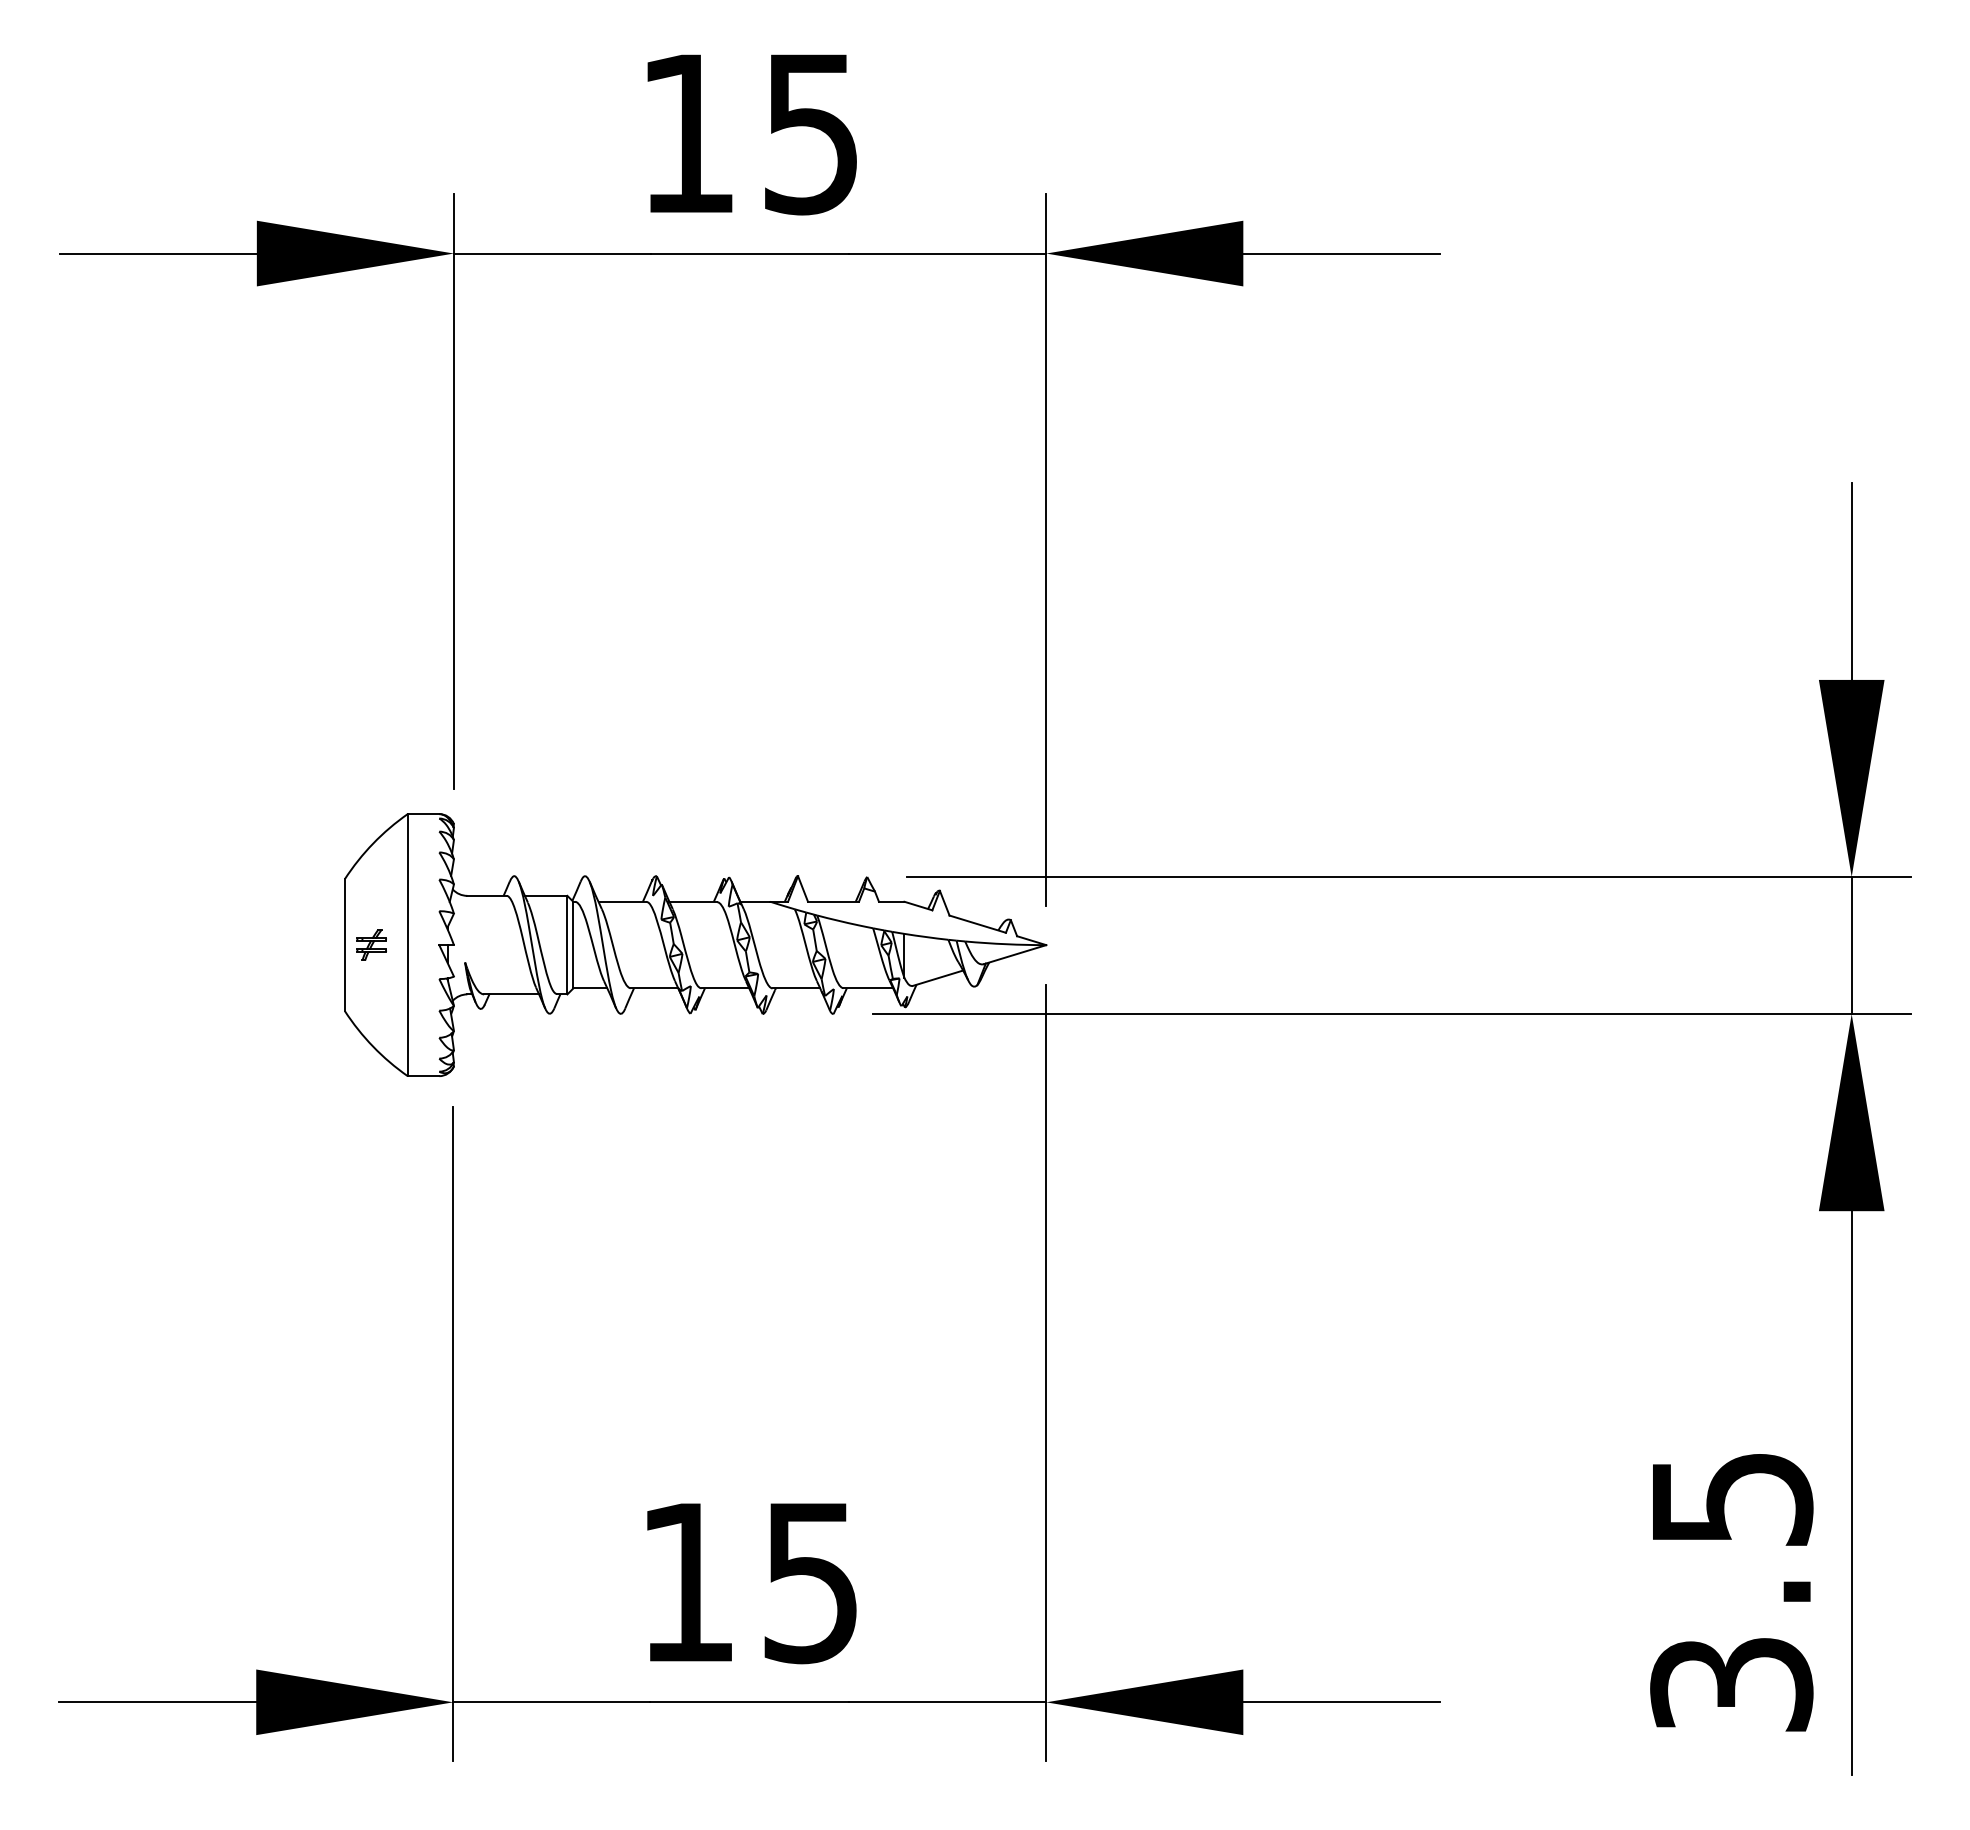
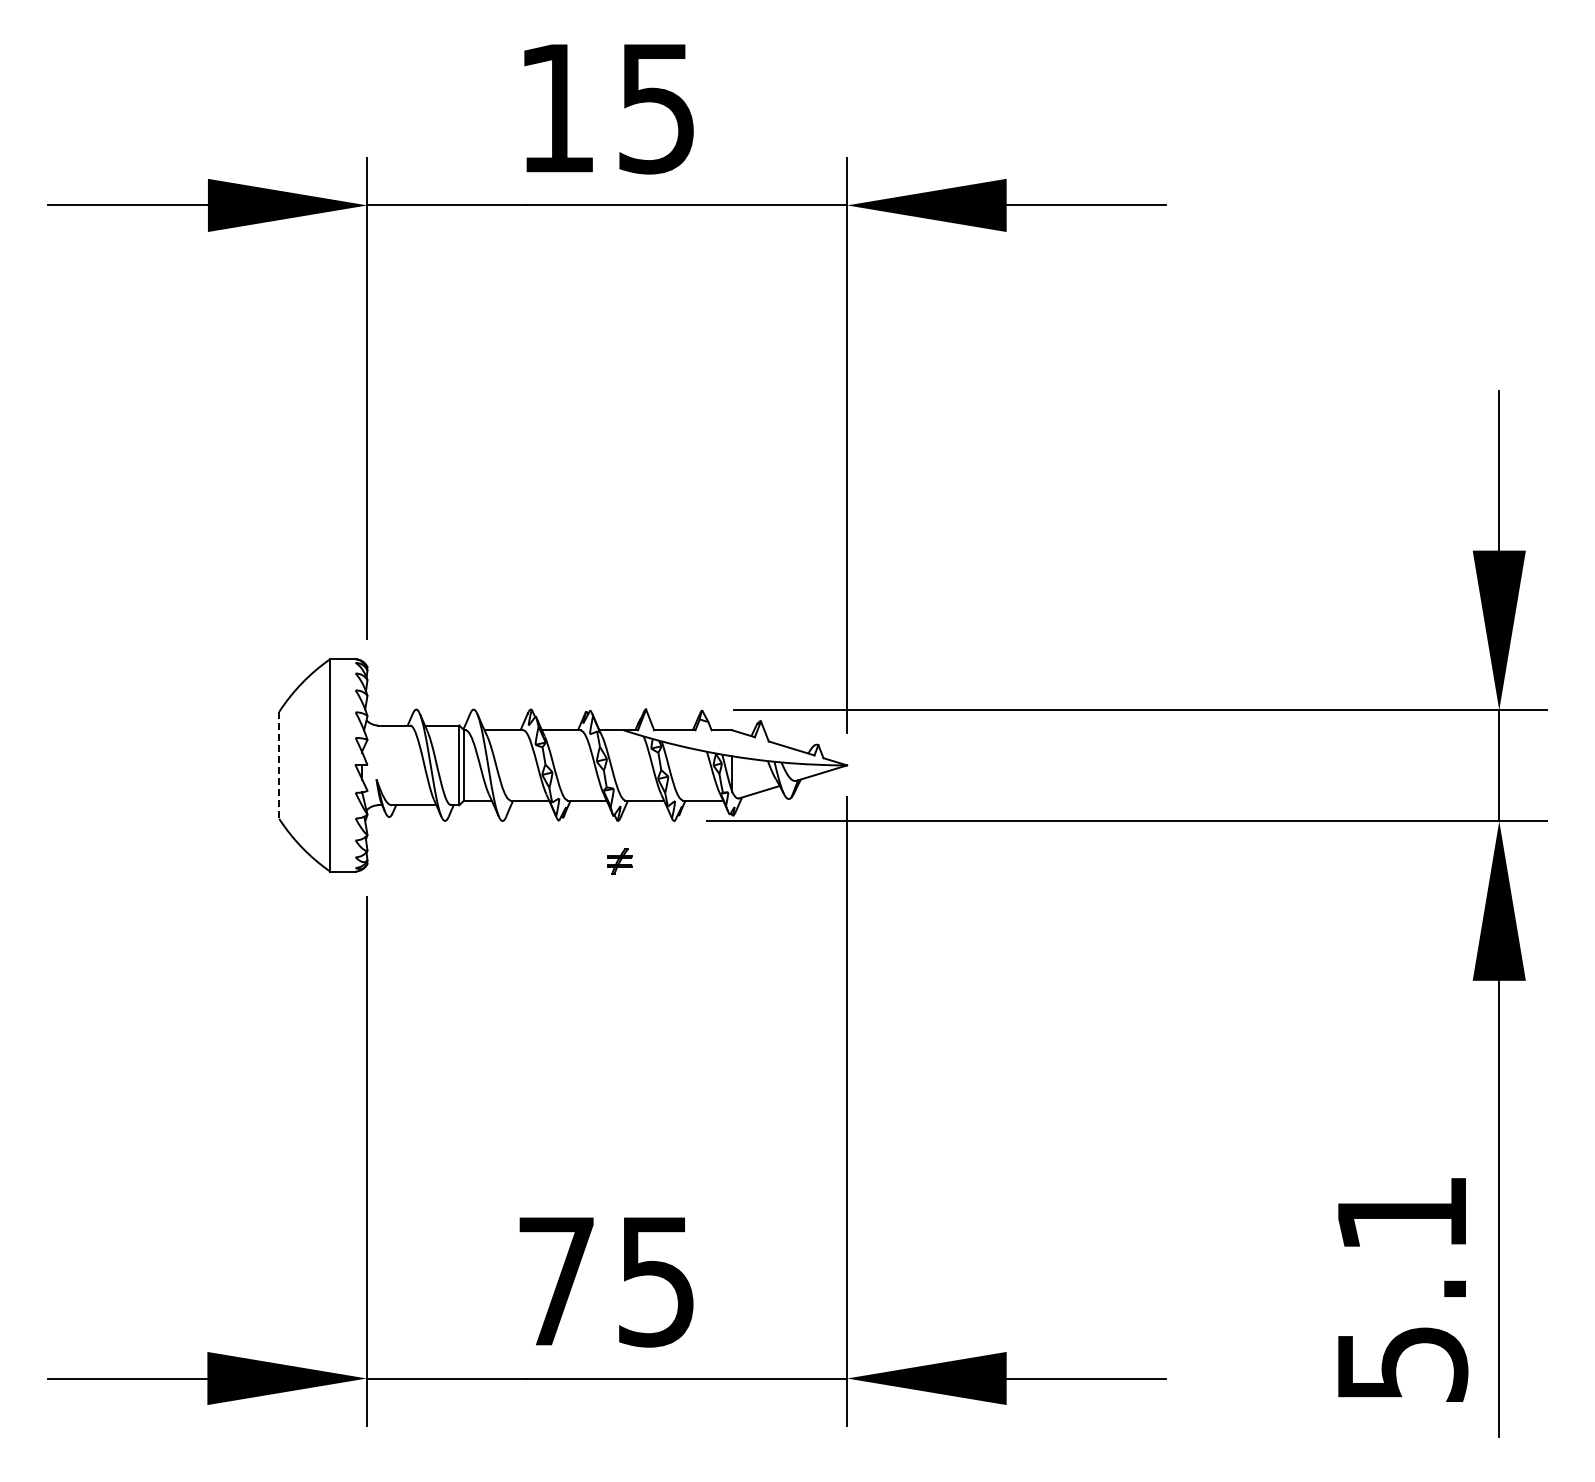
line: (345, 945) -> (279, 765), solid -> dashed
part: (371, 945) -> (619, 861), moved
text: (687, 1582) -> (556, 1281), 15 -> 75
text: (1732, 1592) -> (1402, 1289), 3.5 -> 5.1

